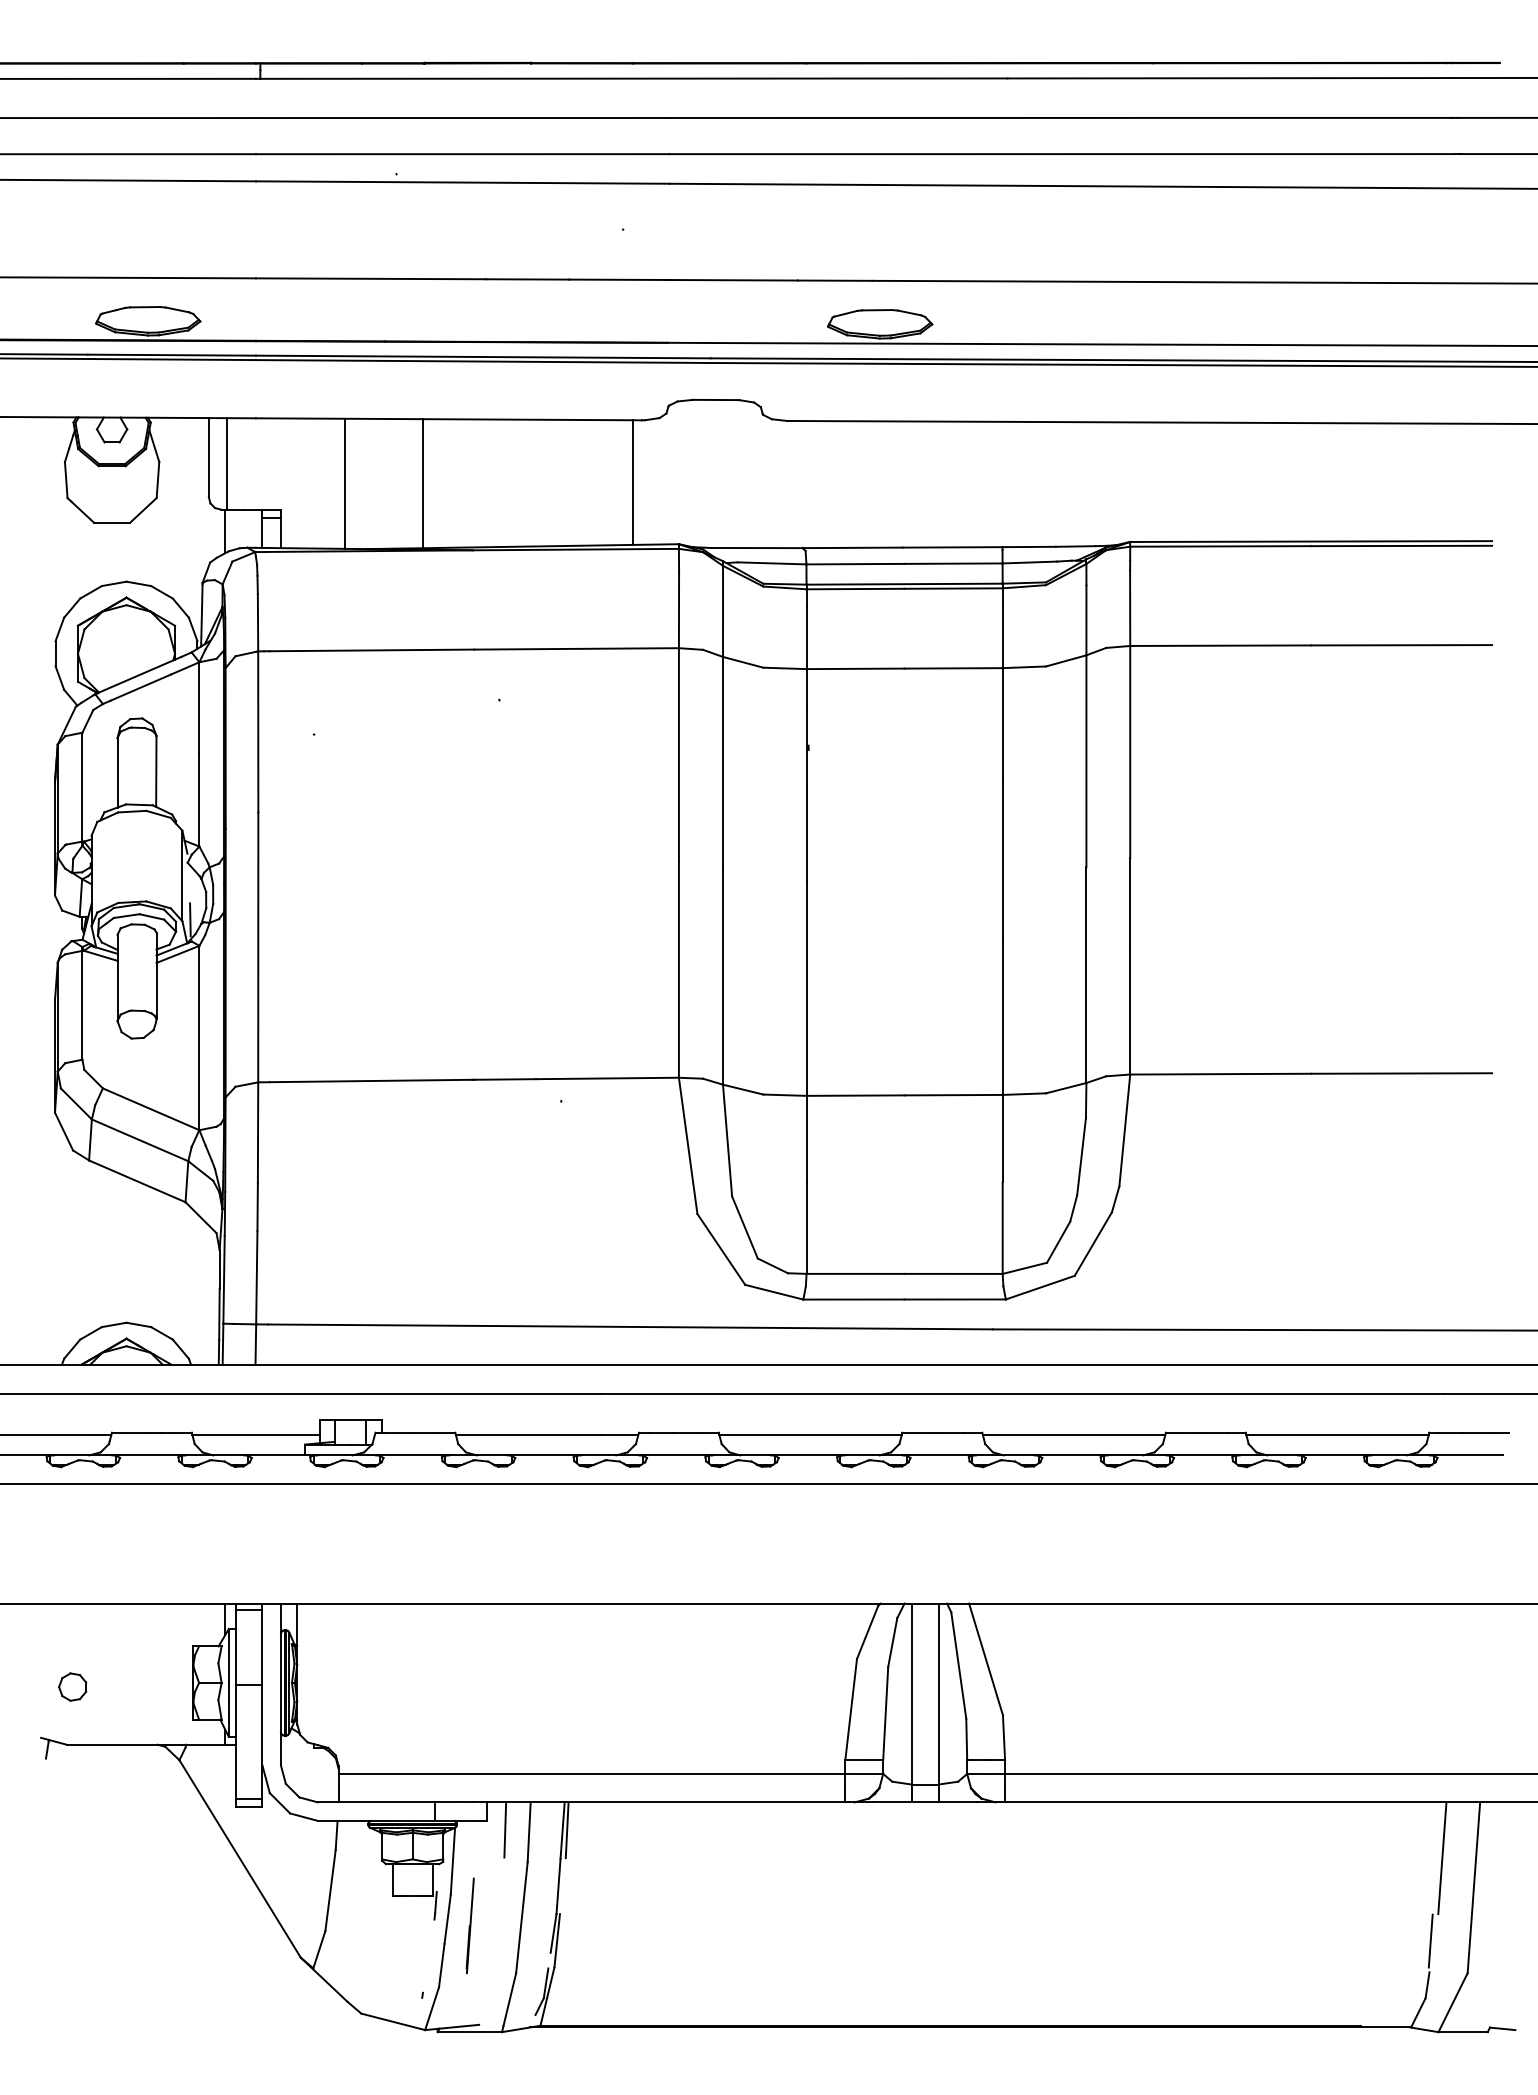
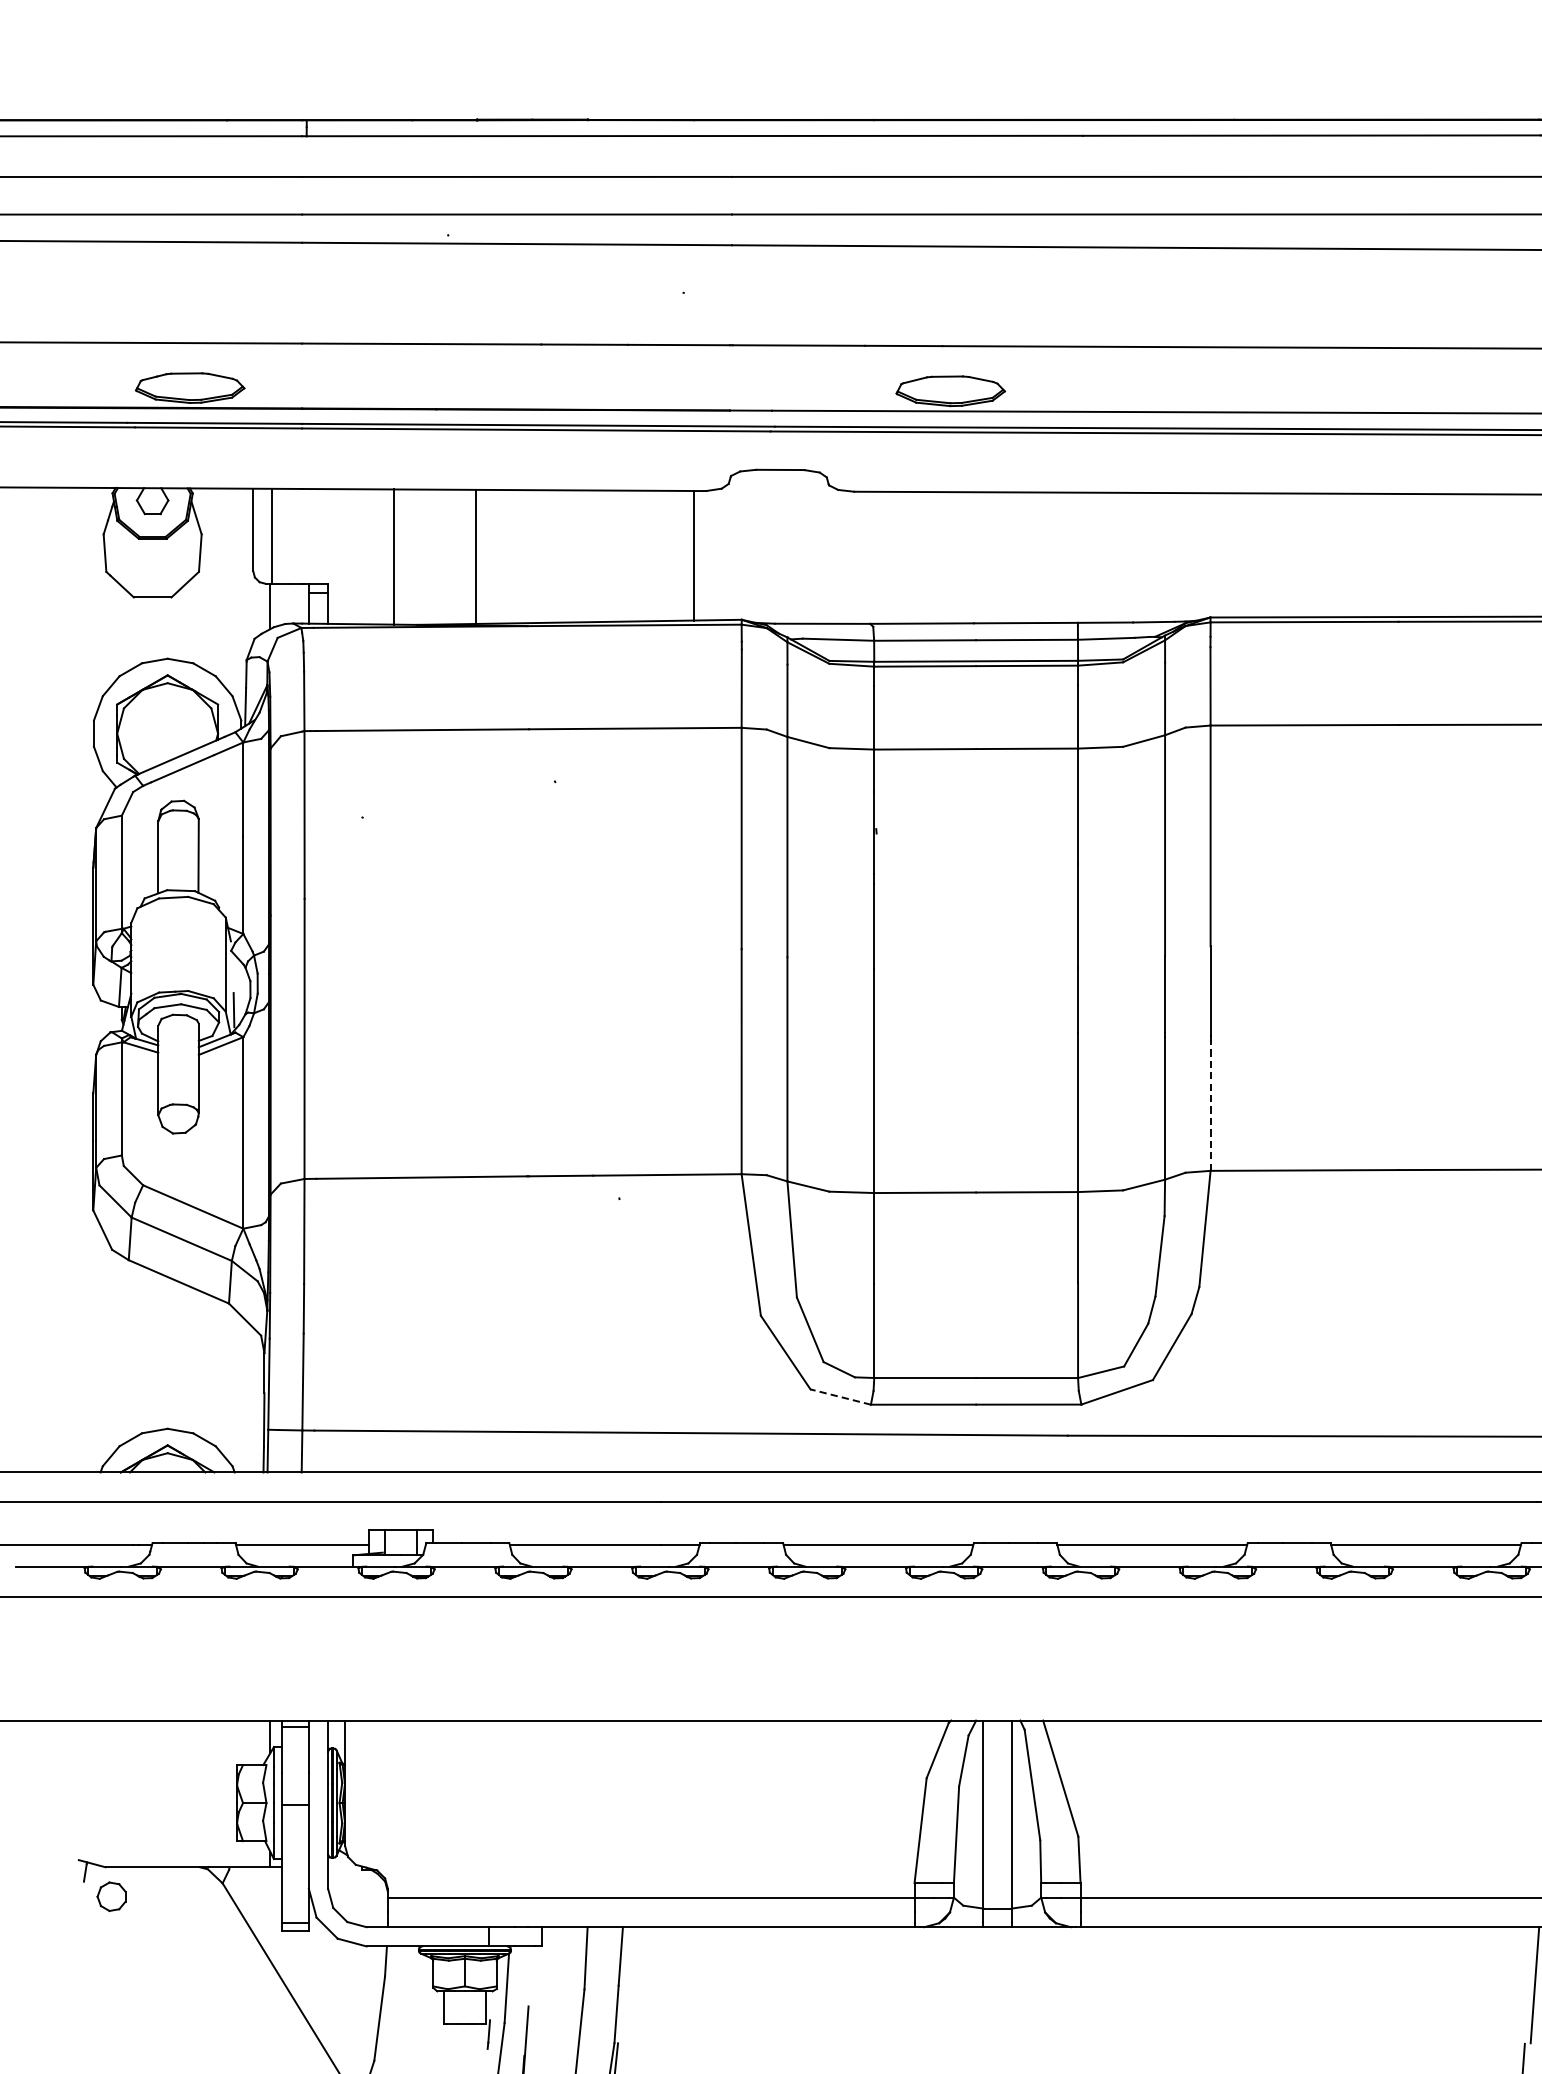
line: (1130, 1011) -> (1210, 1105), solid -> dashed
line: (774, 1292) -> (840, 1397), solid -> dashed
part: (72, 1686) -> (111, 1896), moved
line: (505, 1829) -> (561, 1955), removed
line: (566, 1830) -> (624, 1956), removed

